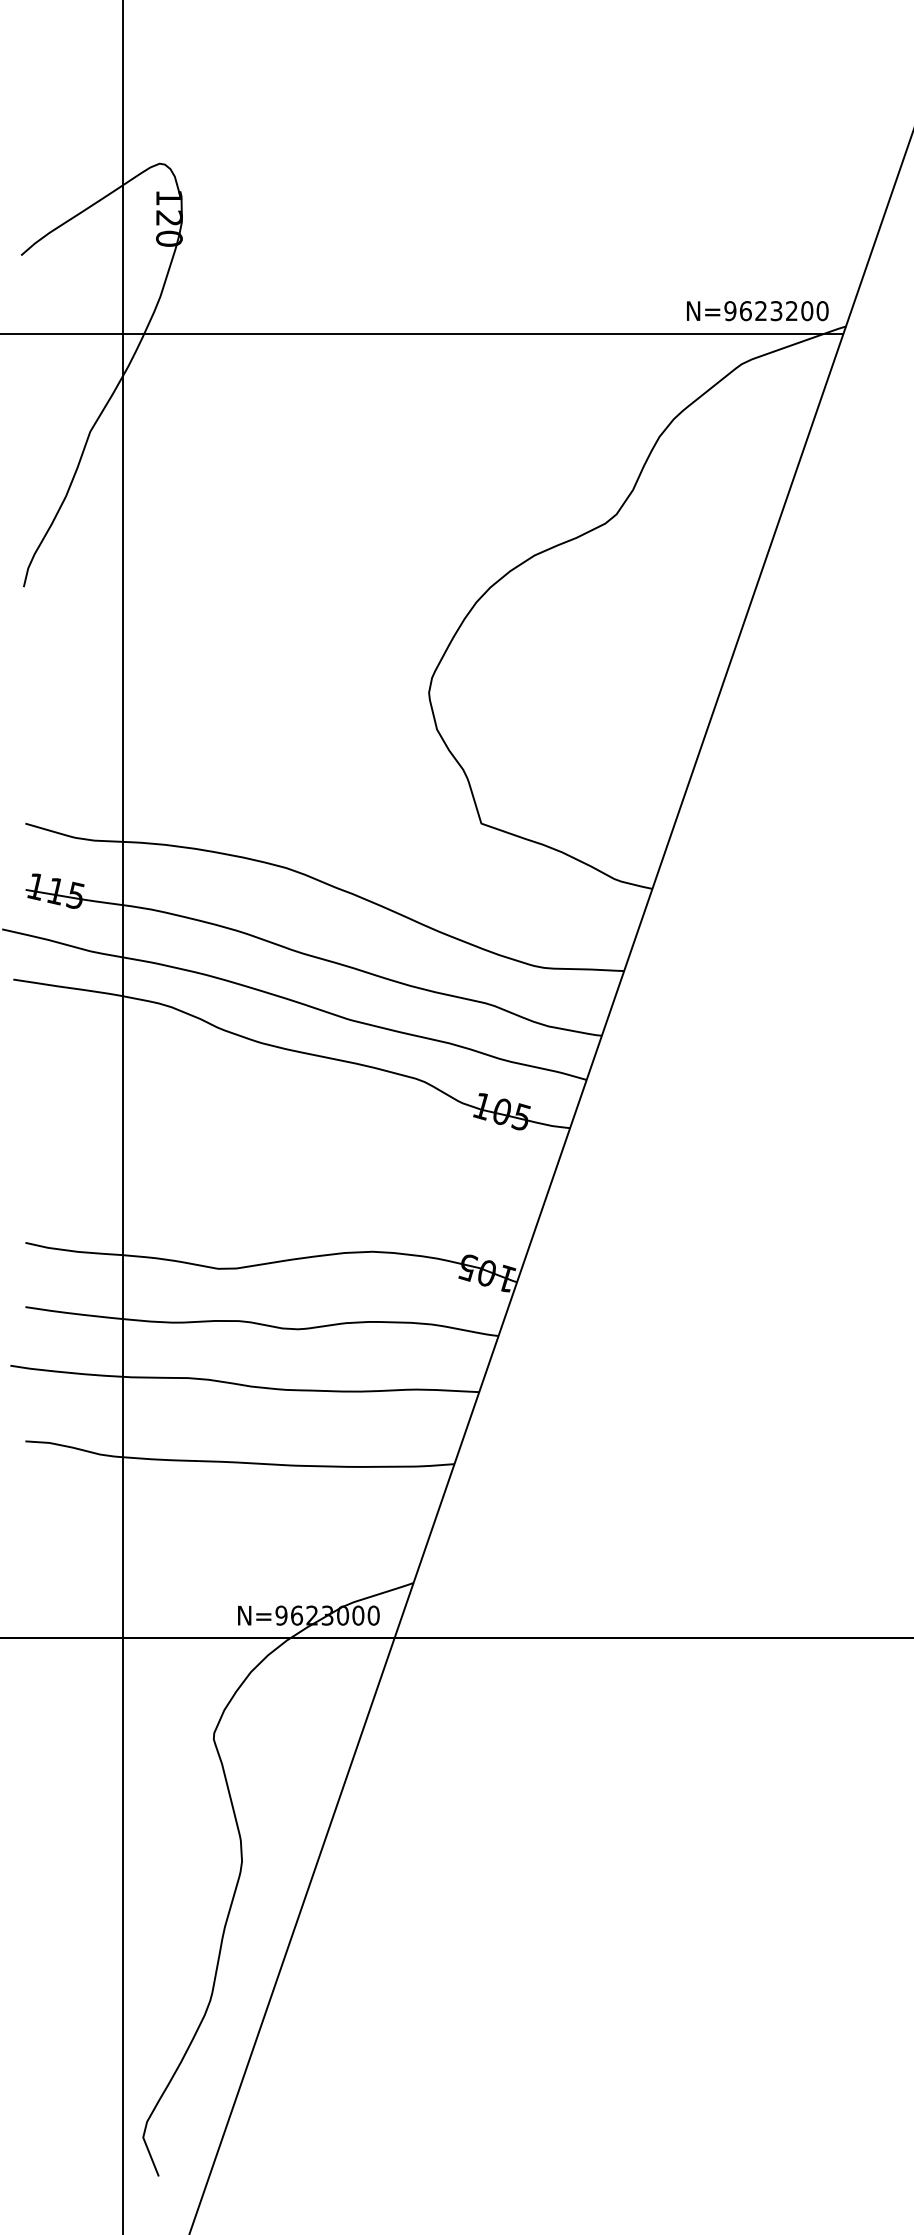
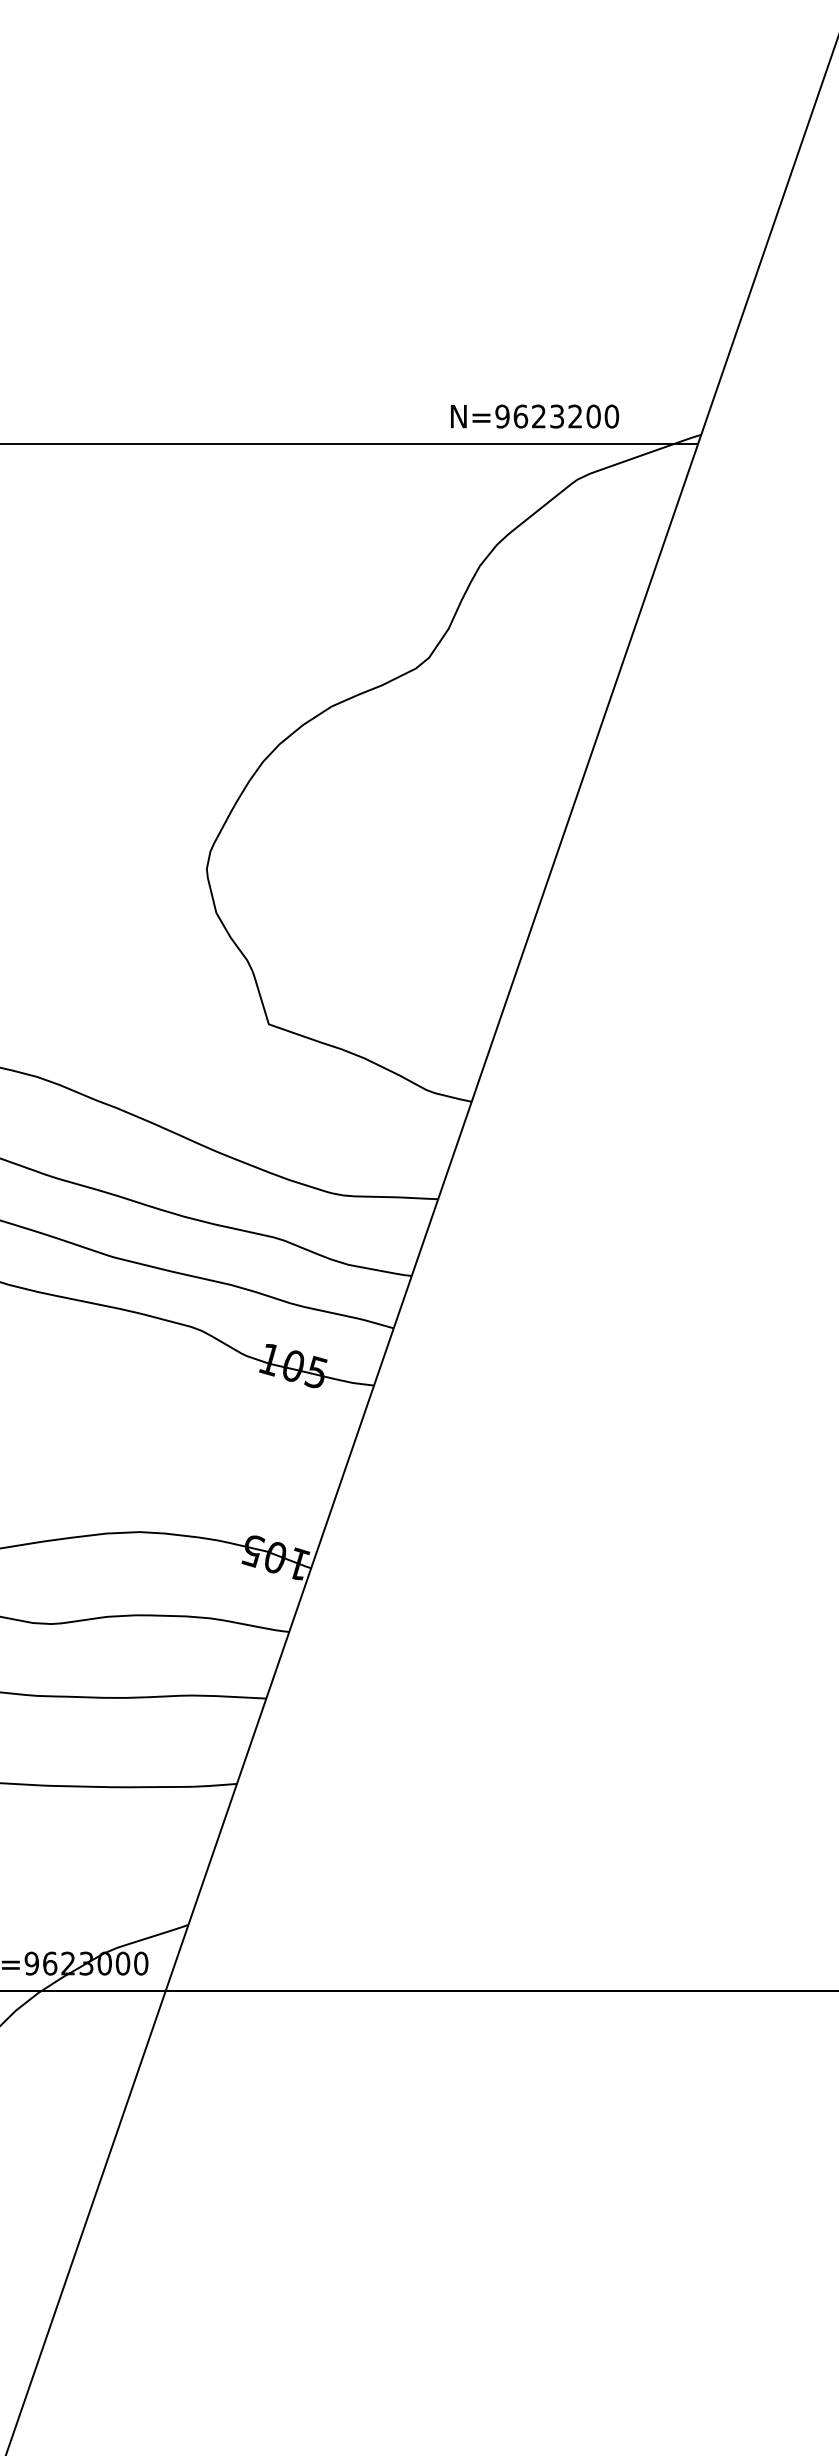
text: (757, 311) -> (534, 417), moved

